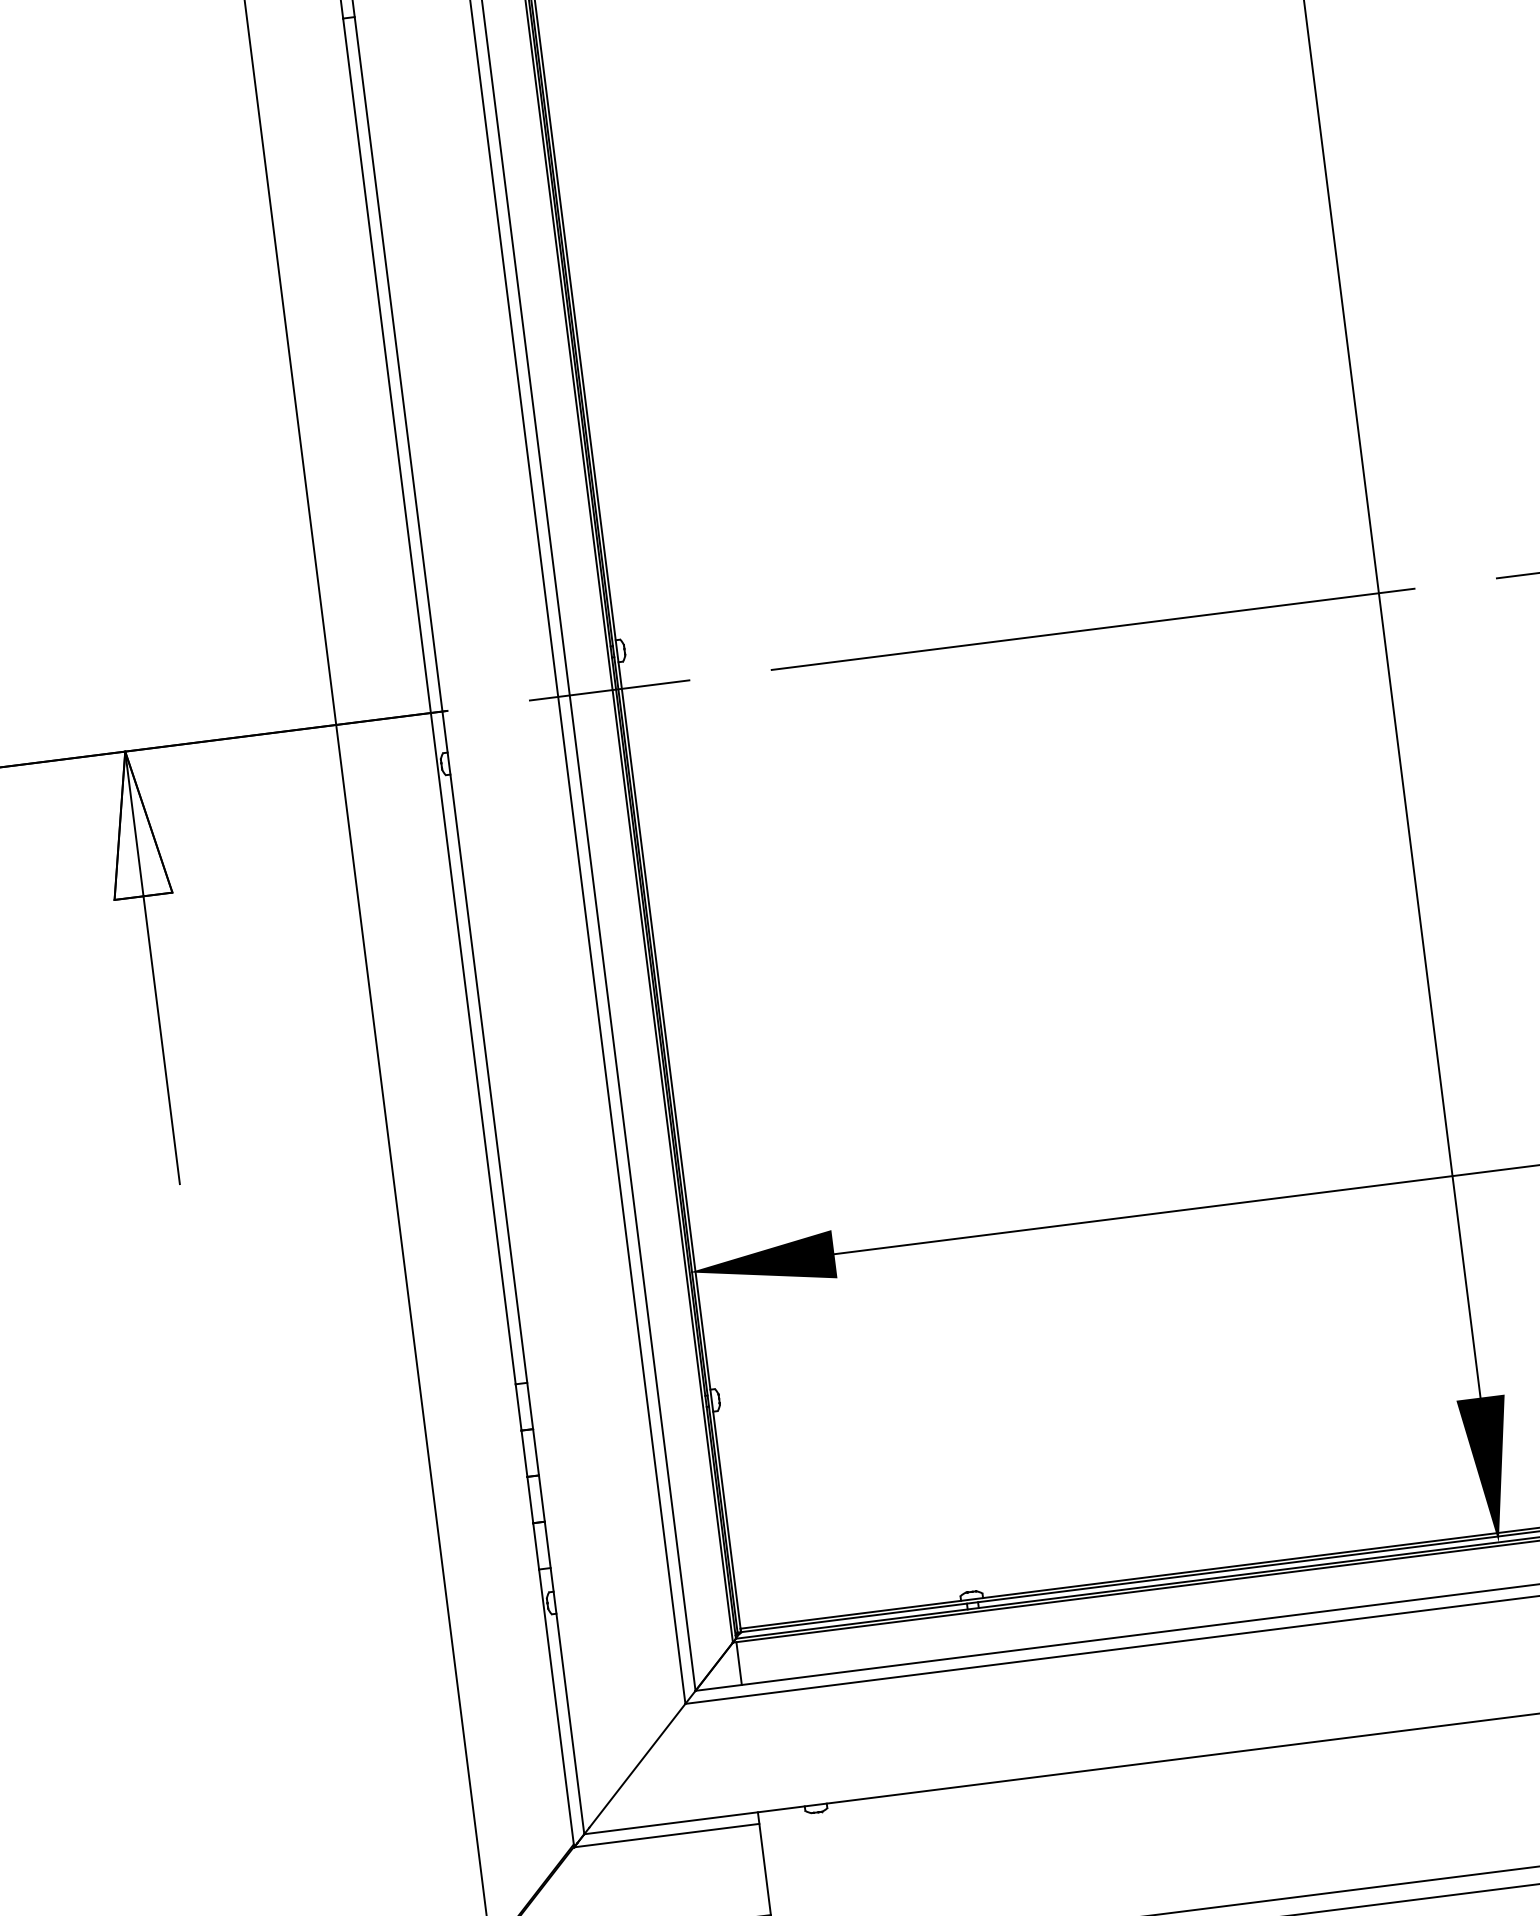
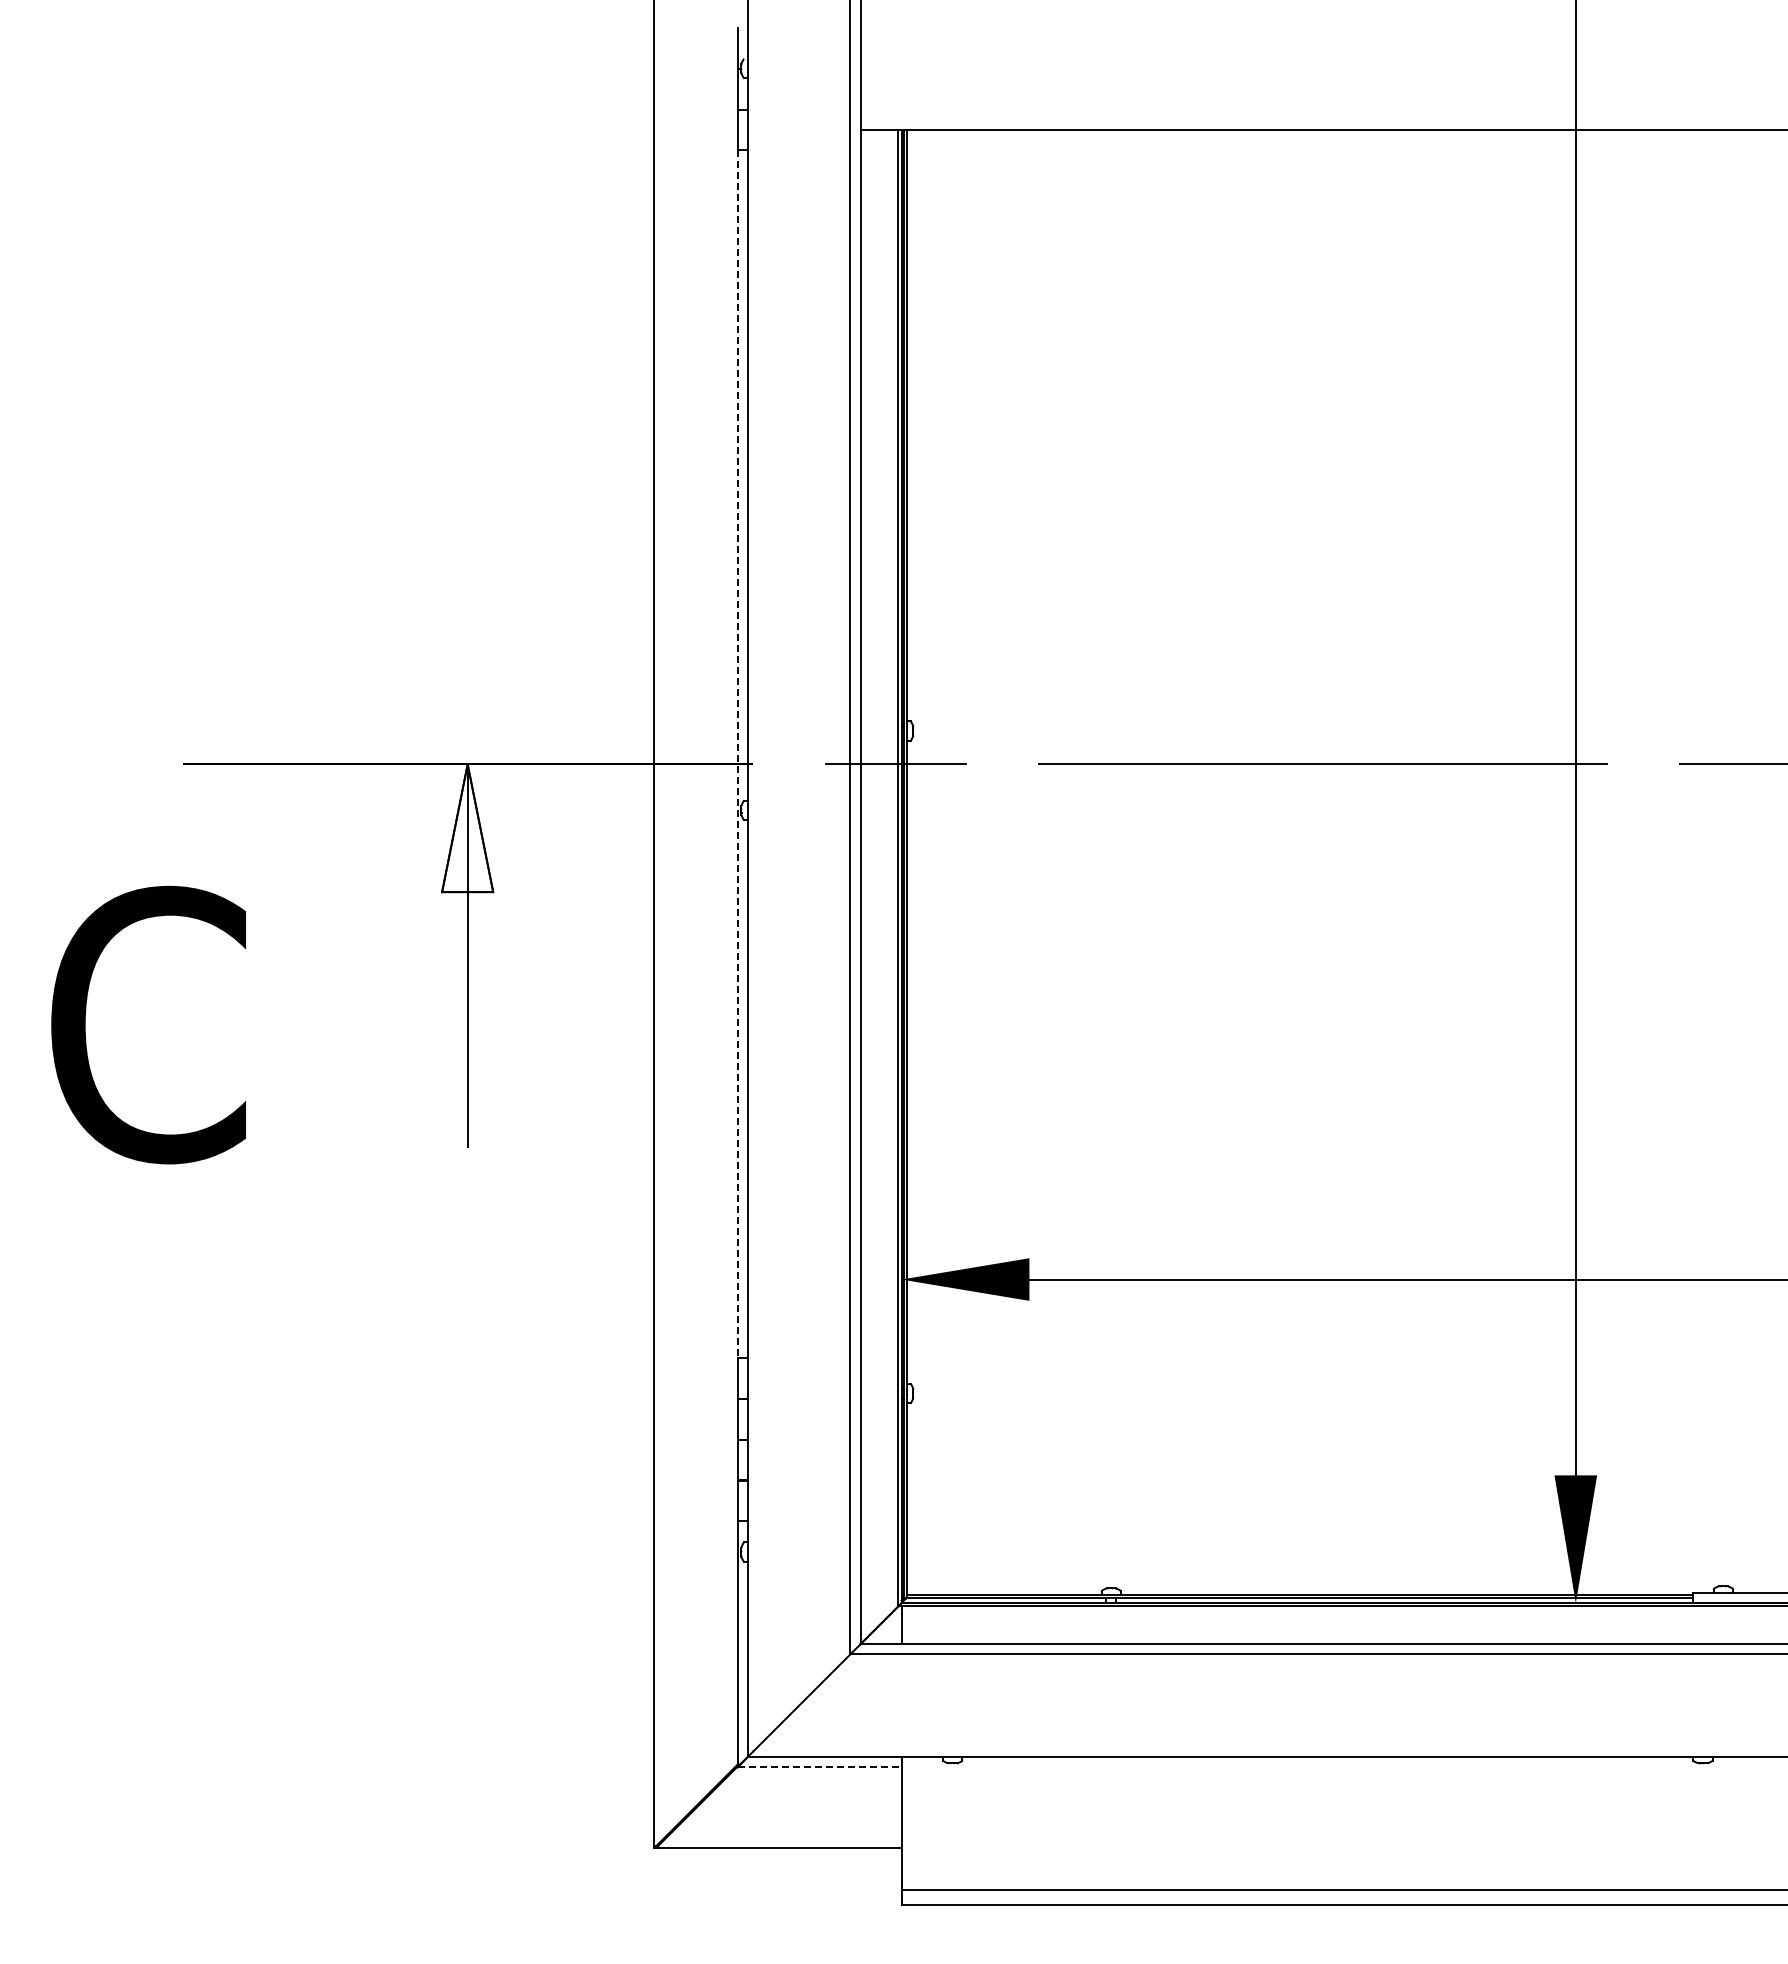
line: (429, 701) -> (737, 754), solid -> dashed
line: (666, 1835) -> (819, 1766), solid -> dashed

